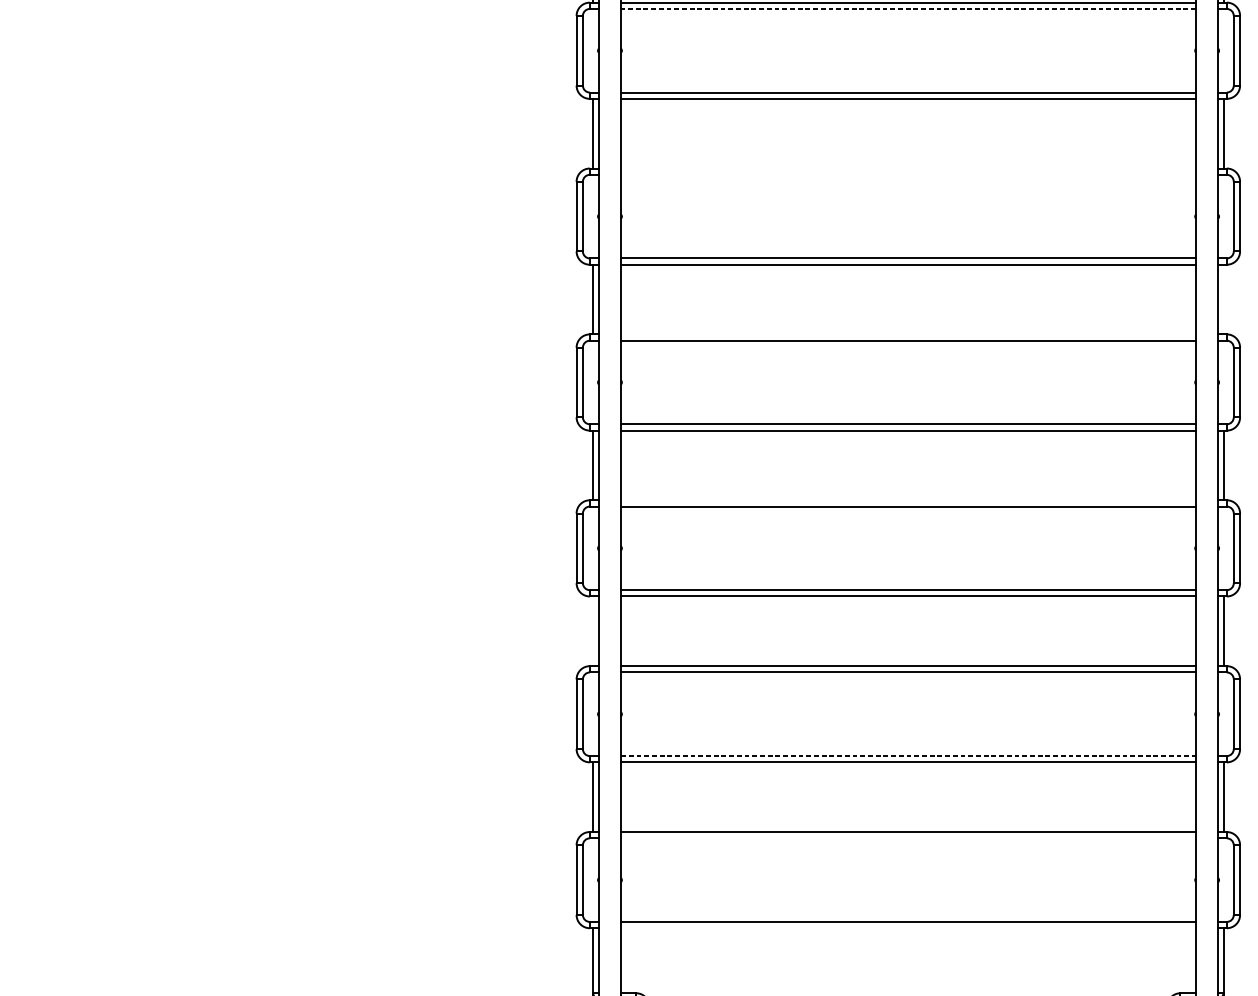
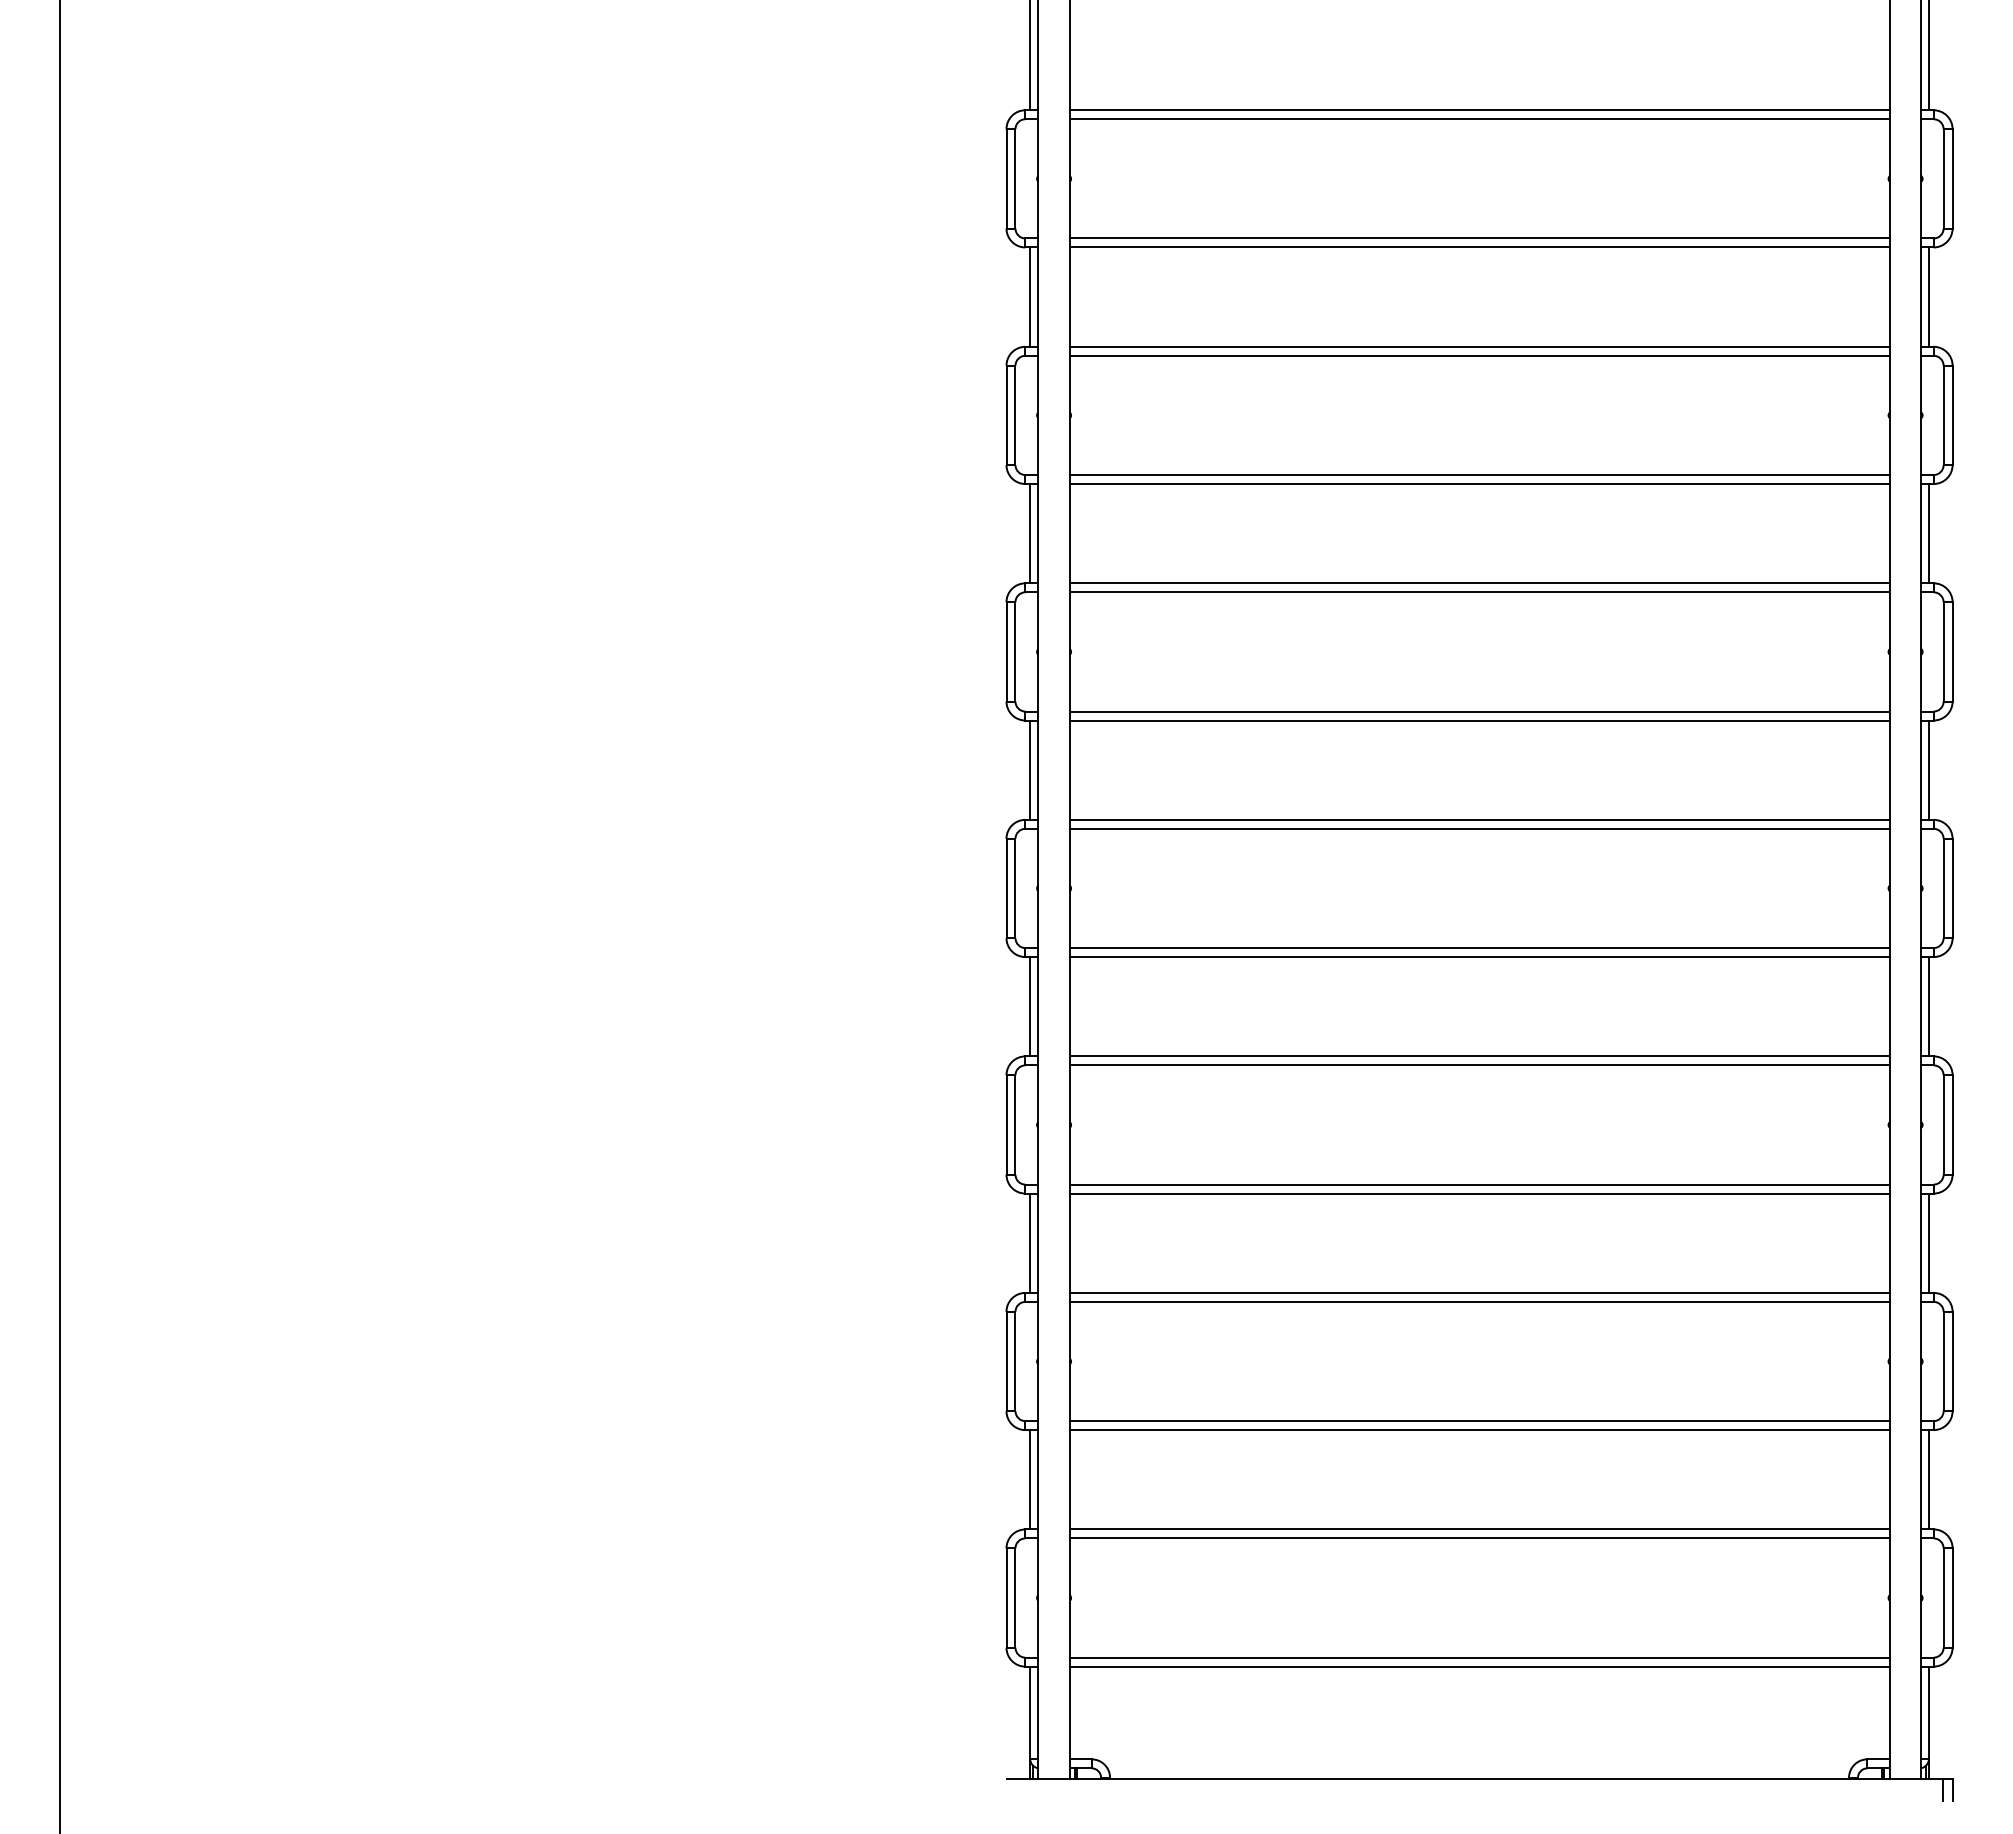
line: (908, 8) -> (1479, 355), dashed -> solid
line: (908, 168) -> (1479, 583), added
line: (908, 174) -> (1479, 592), added
line: (1223, 299) -> (1928, 769), added
line: (908, 334) -> (1479, 819), added
line: (908, 500) -> (1479, 1056), added
line: (593, 630) -> (1030, 1242), added
line: (908, 756) -> (1479, 1421), dashed -> solid
line: (908, 838) -> (1479, 1538), added
line: (908, 928) -> (1479, 1666), added

